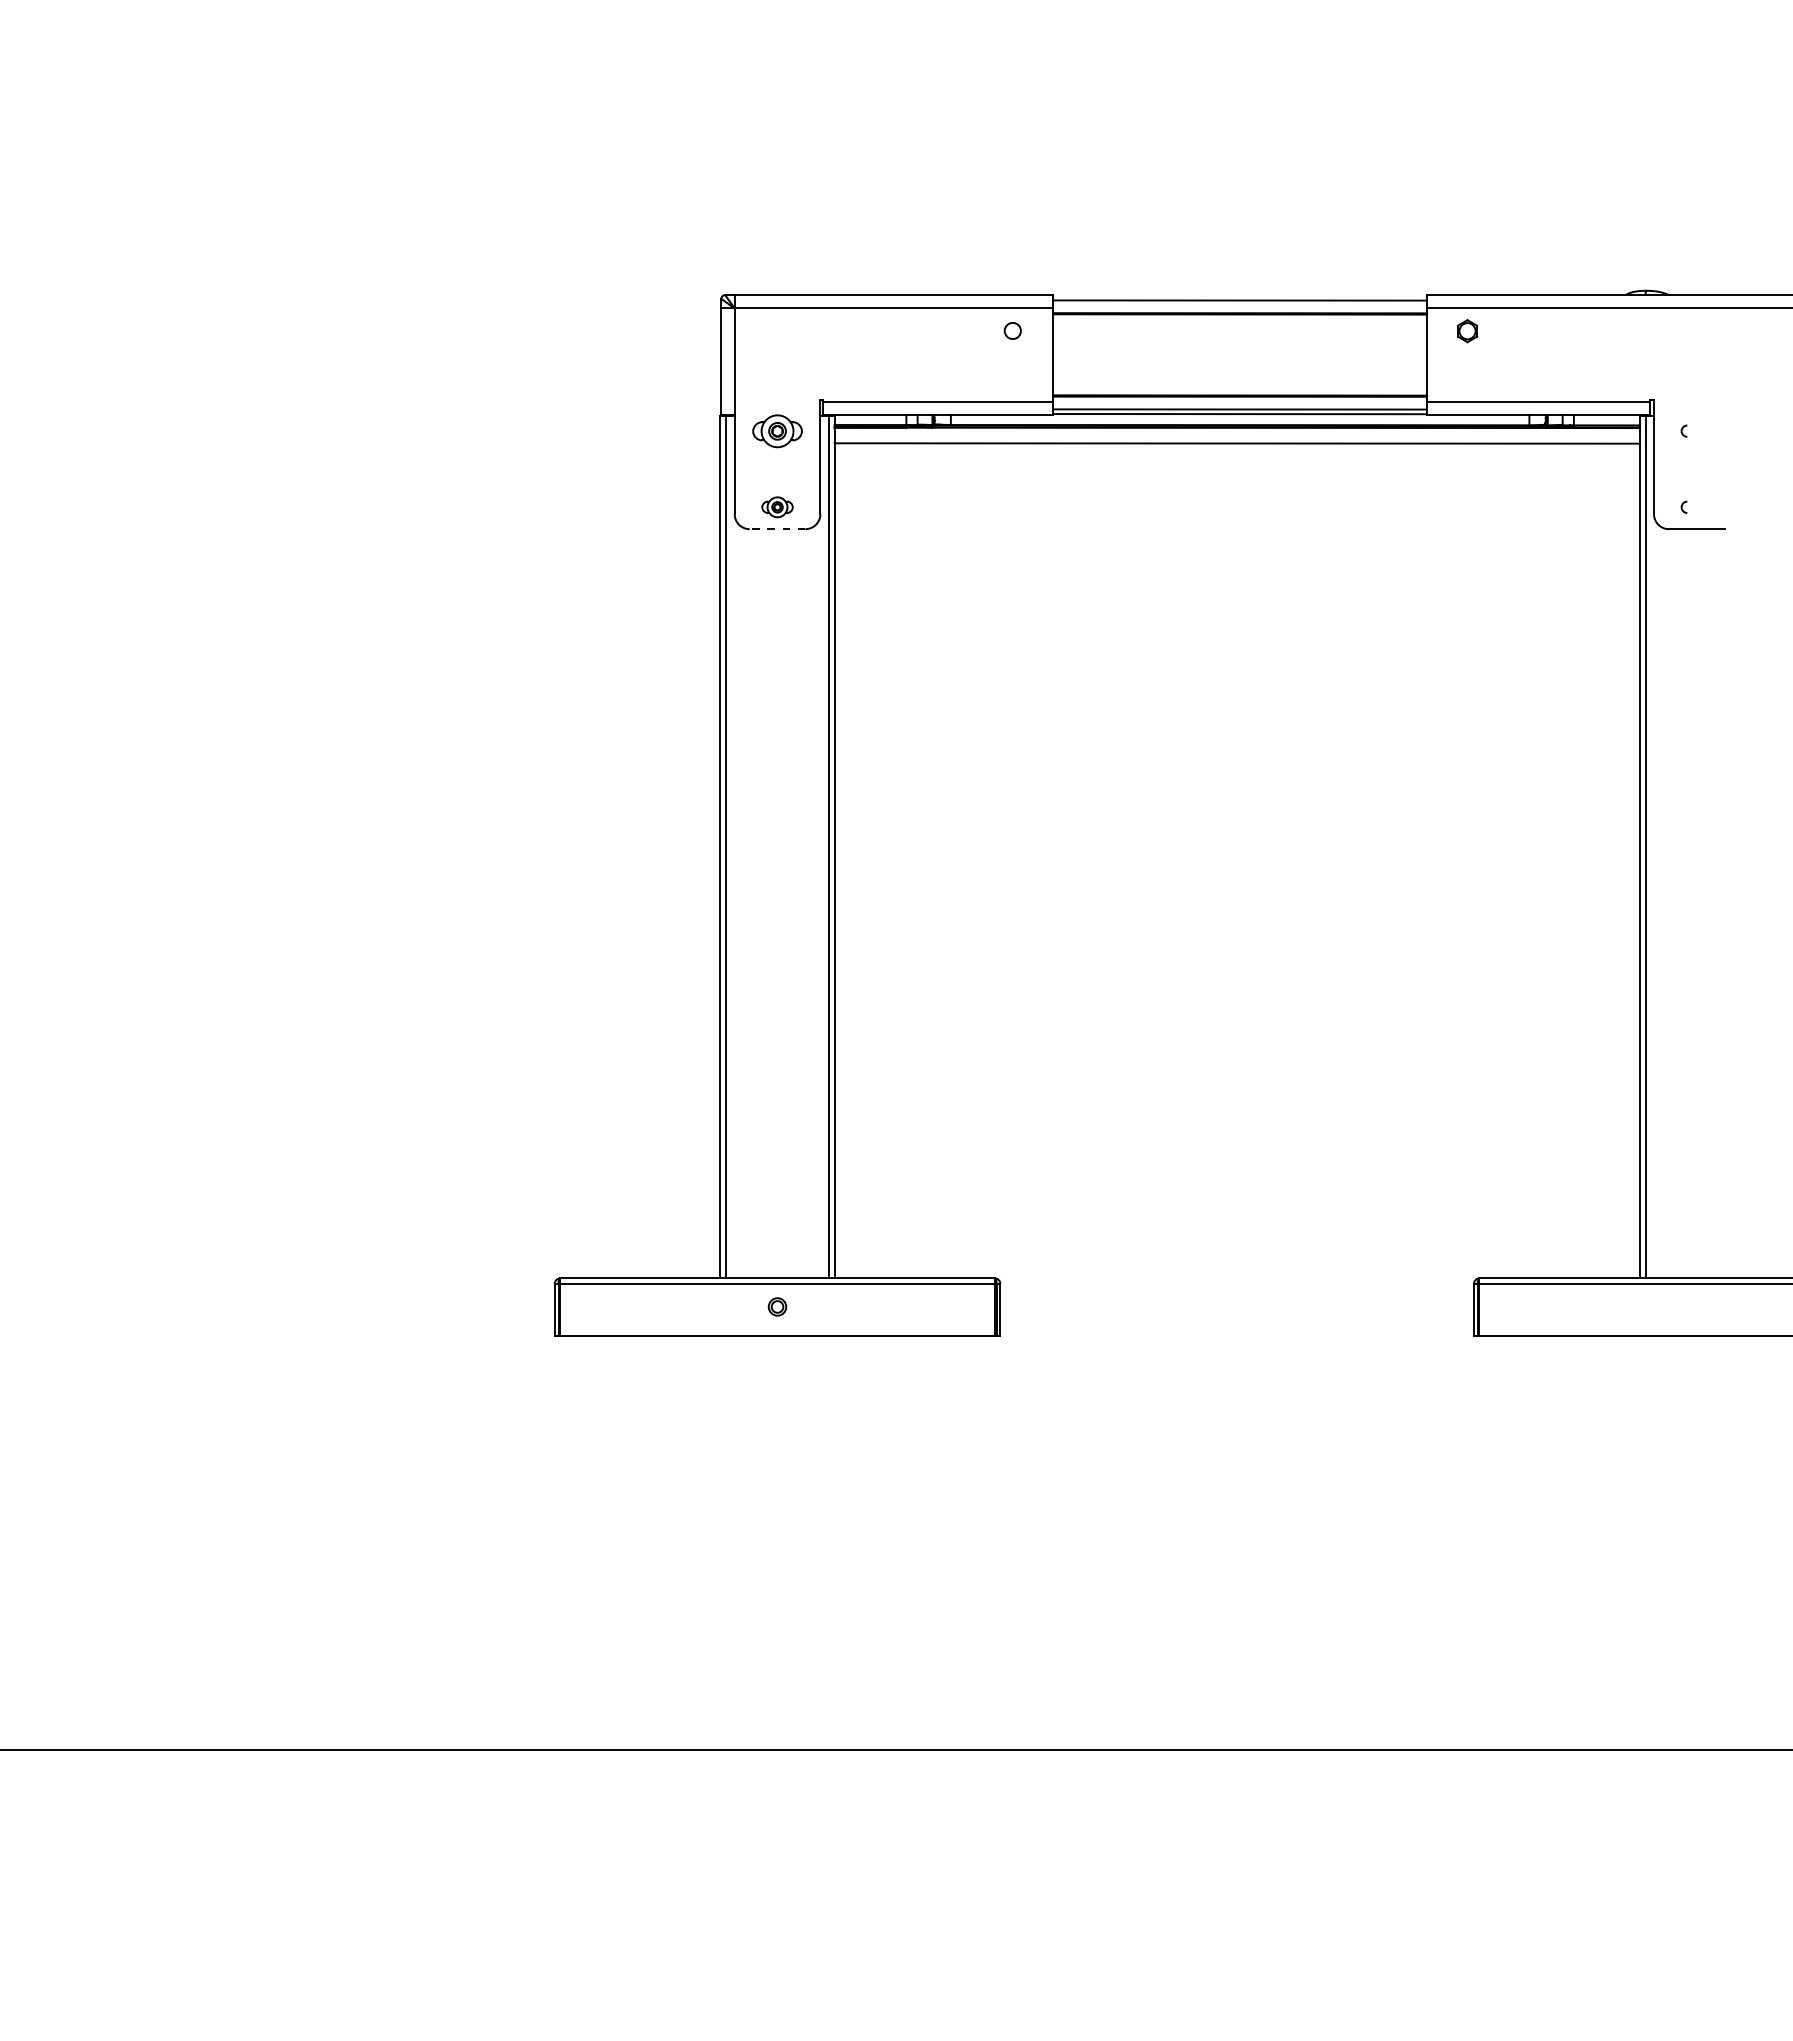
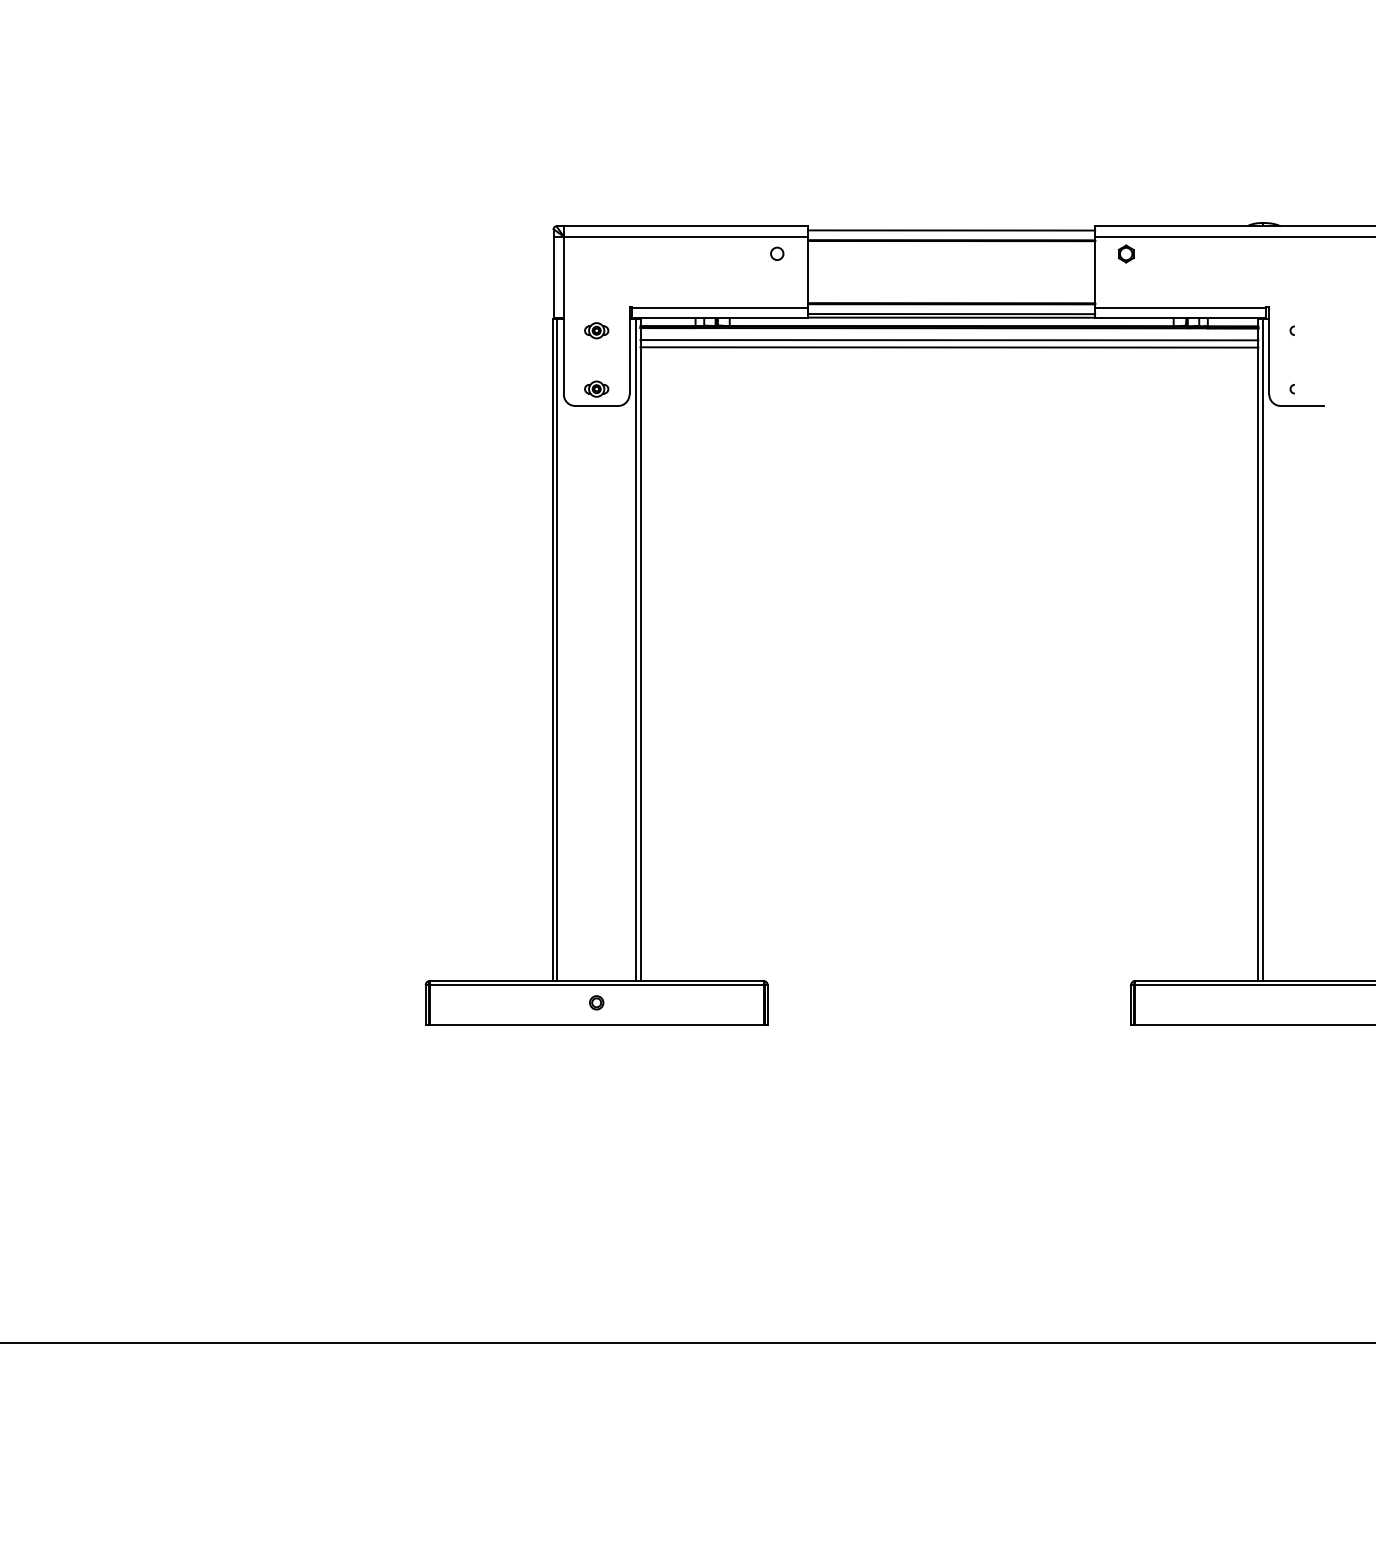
part: (777, 430) -> (596, 330), size x0.62
line: (1236, 452) -> (948, 347), added
line: (777, 529) -> (596, 406), dashed -> solid

